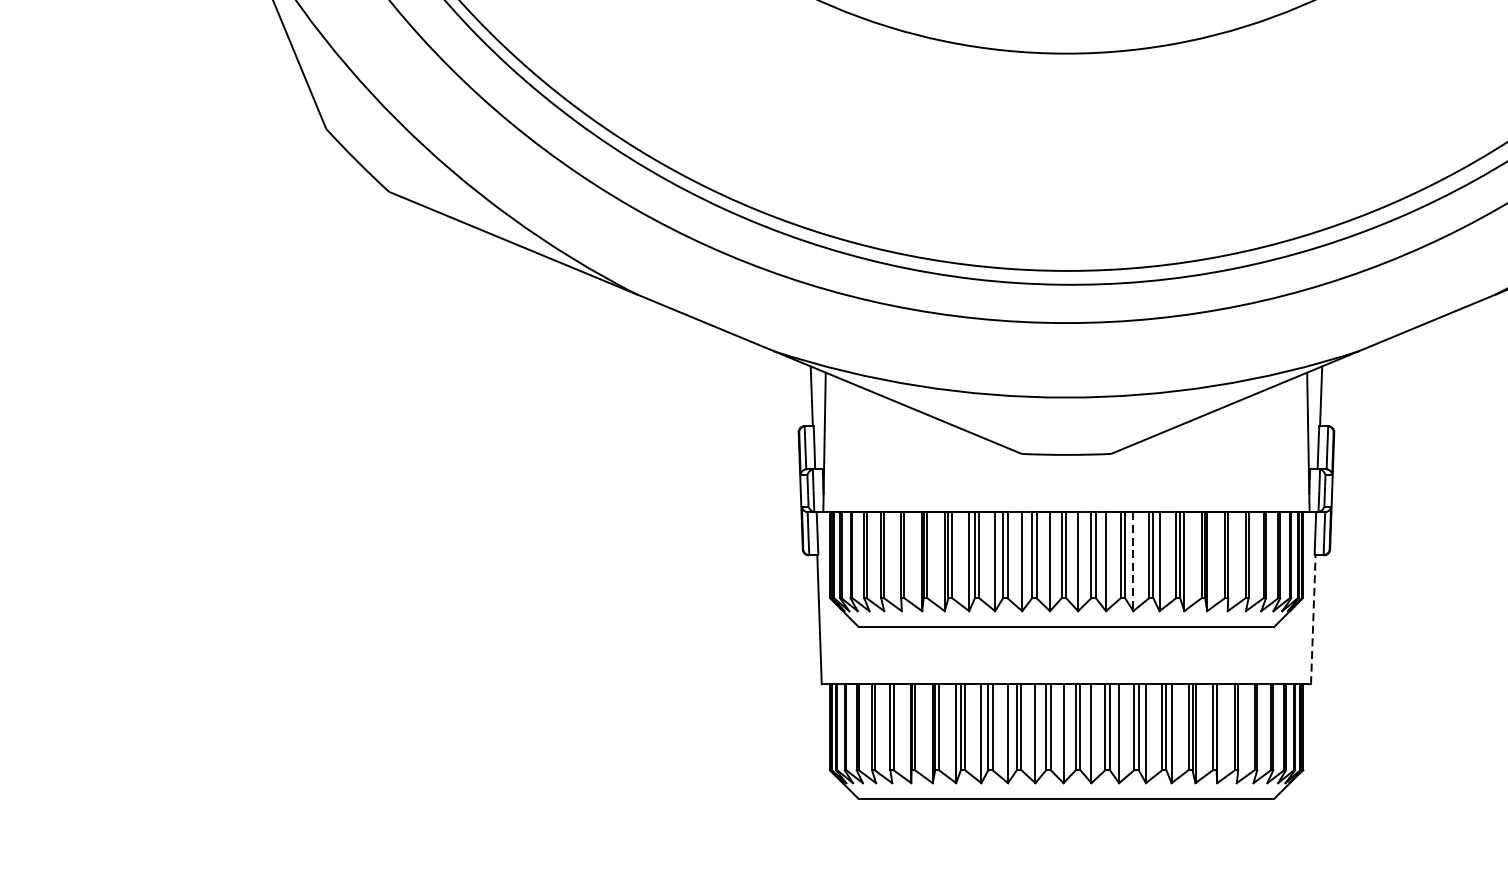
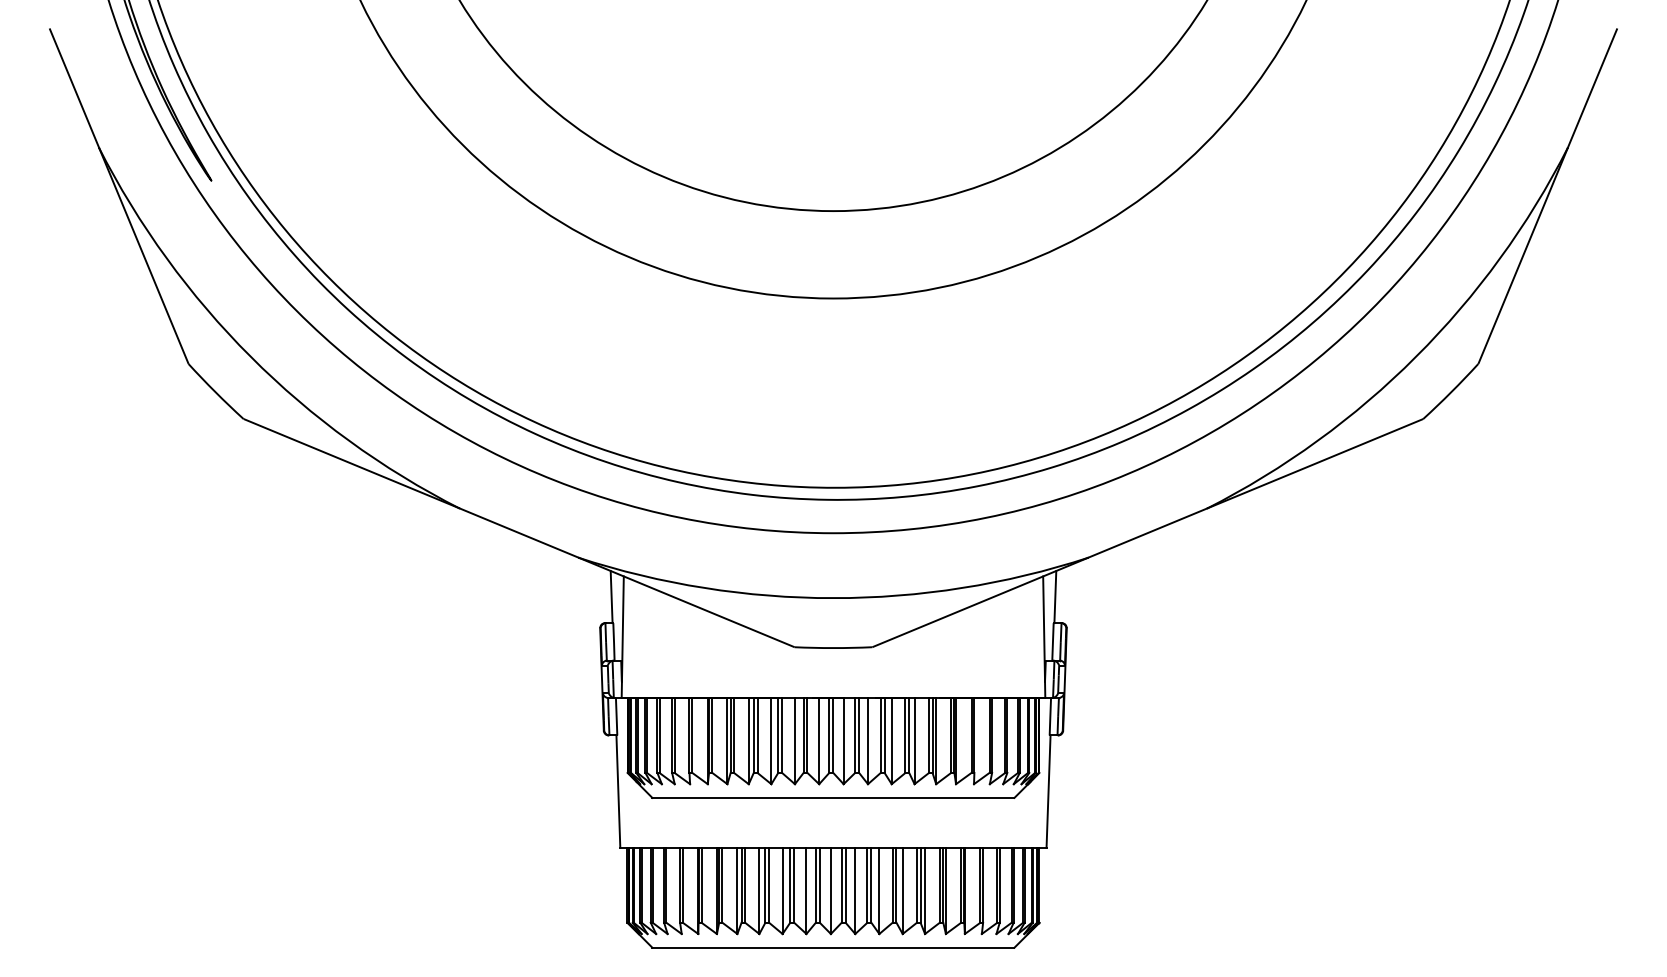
line: (1133, 562) -> (891, 741), dashed -> solid
line: (1313, 619) -> (1048, 791), dashed -> solid

